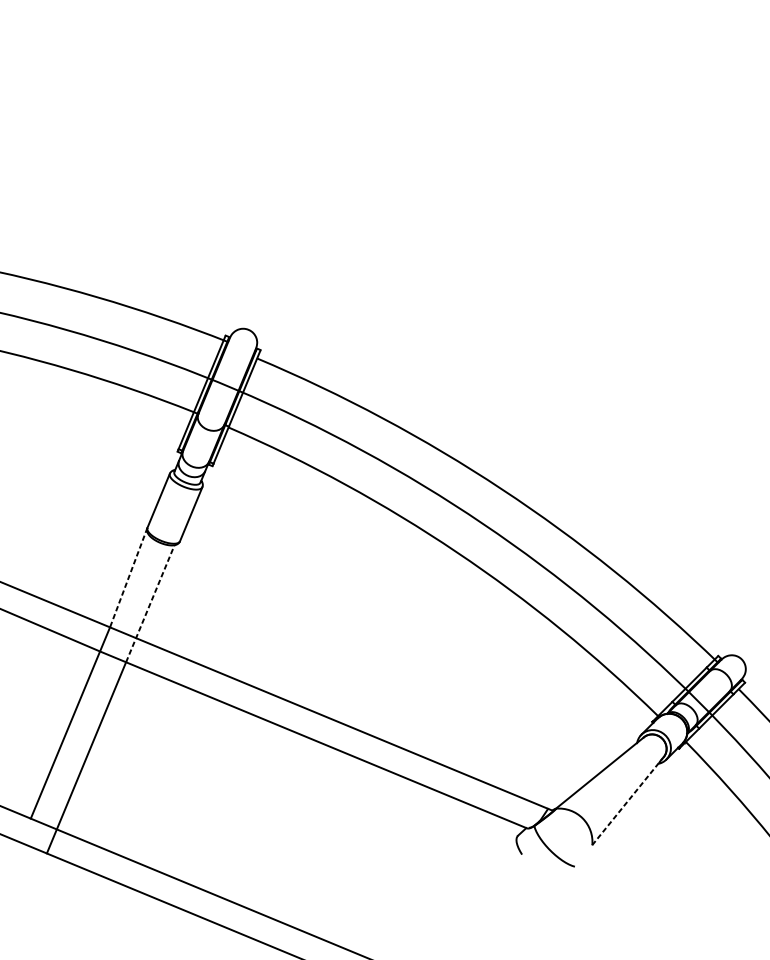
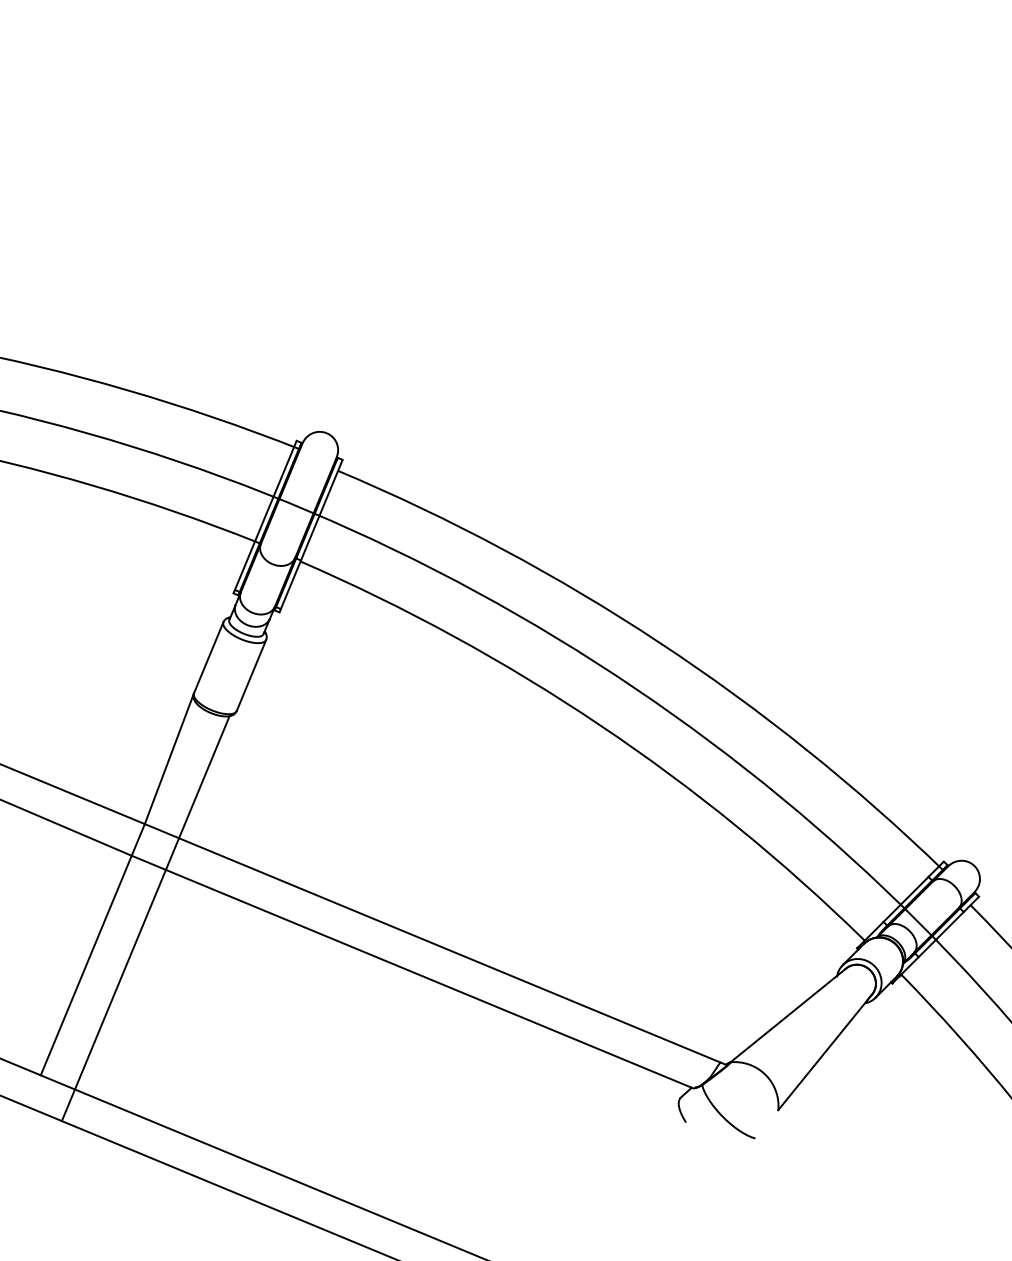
line: (128, 577) -> (169, 758), dashed -> solid
line: (150, 603) -> (197, 792), dashed -> solid
line: (627, 801) -> (824, 1052), dashed -> solid

